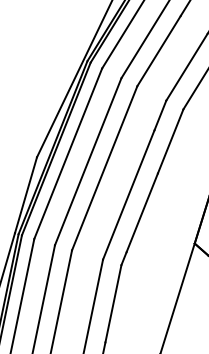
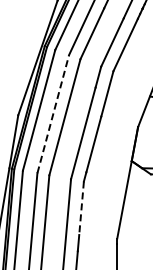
line: (88, 160) -> (53, 113), solid -> dashed
line: (113, 304) -> (81, 208), solid -> dashed

